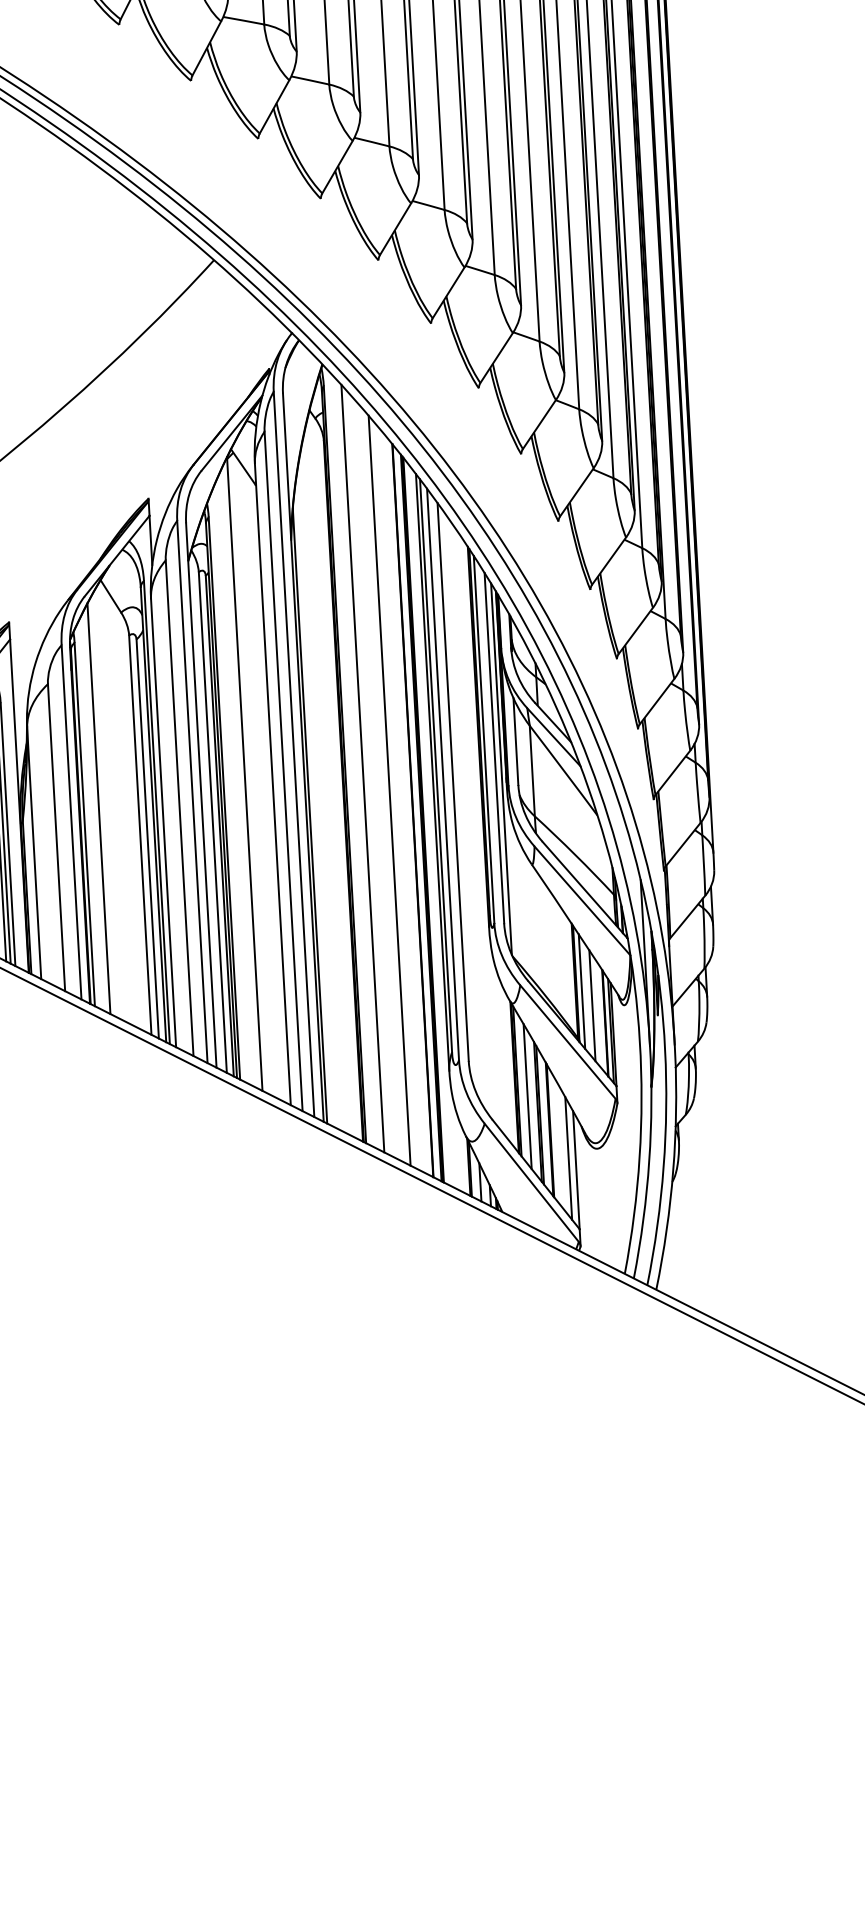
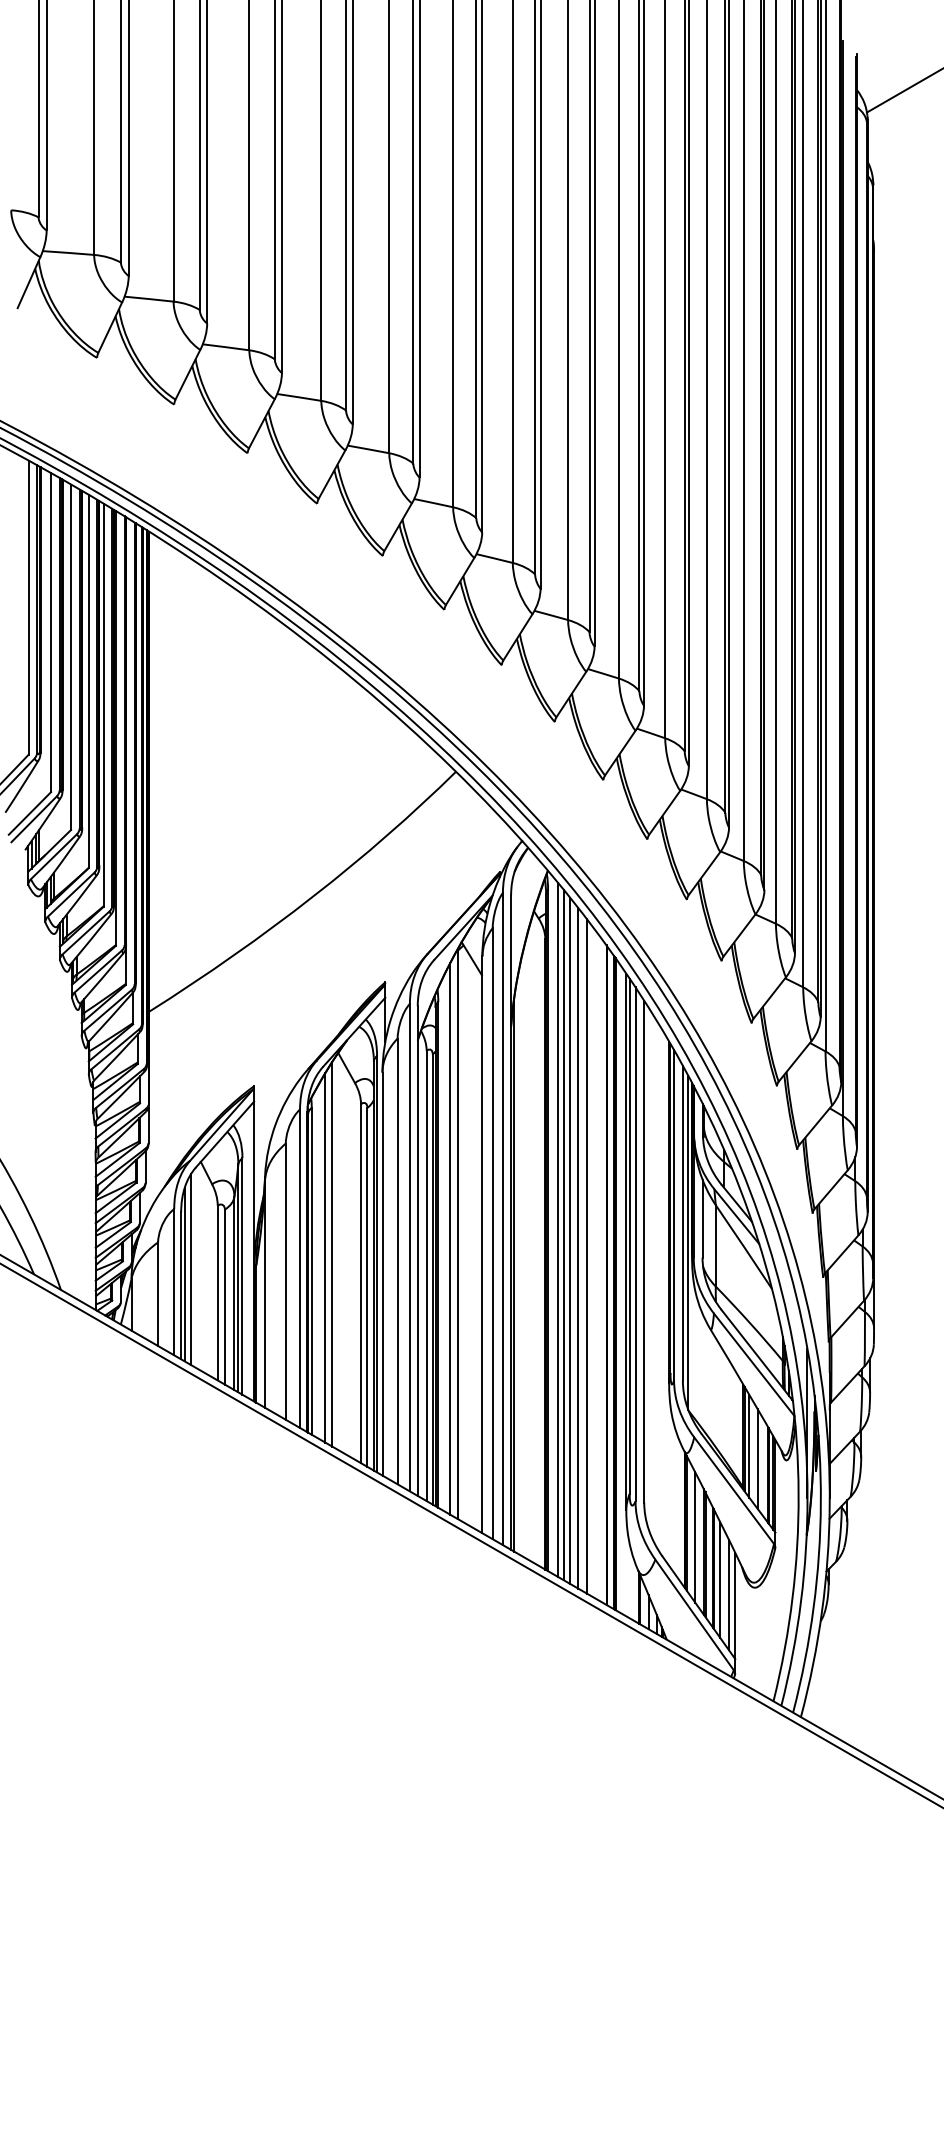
line: (356, 763) -> (558, 1230), added
line: (370, 774) -> (570, 1240), added
line: (236, 779) -> (450, 1238), added
line: (379, 782) -> (578, 1248), added
line: (106, 803) -> (332, 1253), added
line: (558, 1142) -> (720, 1580), added

